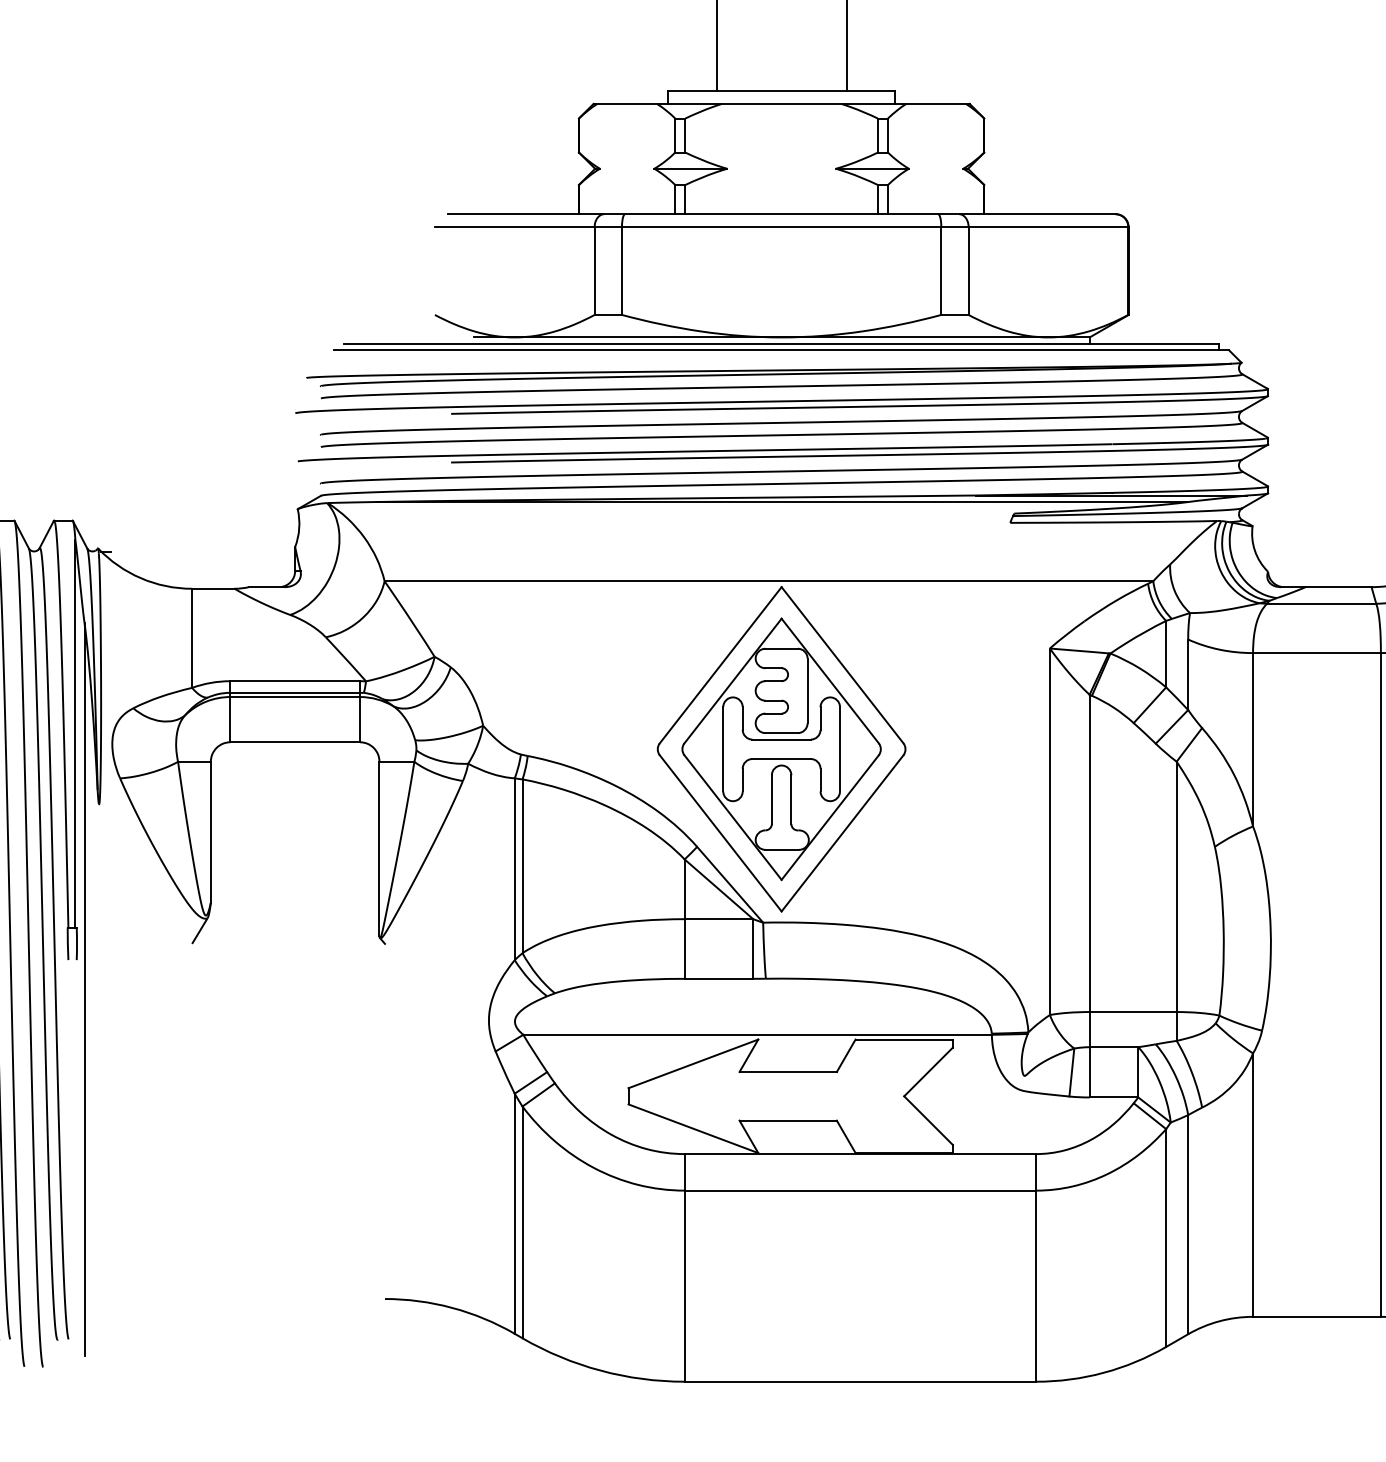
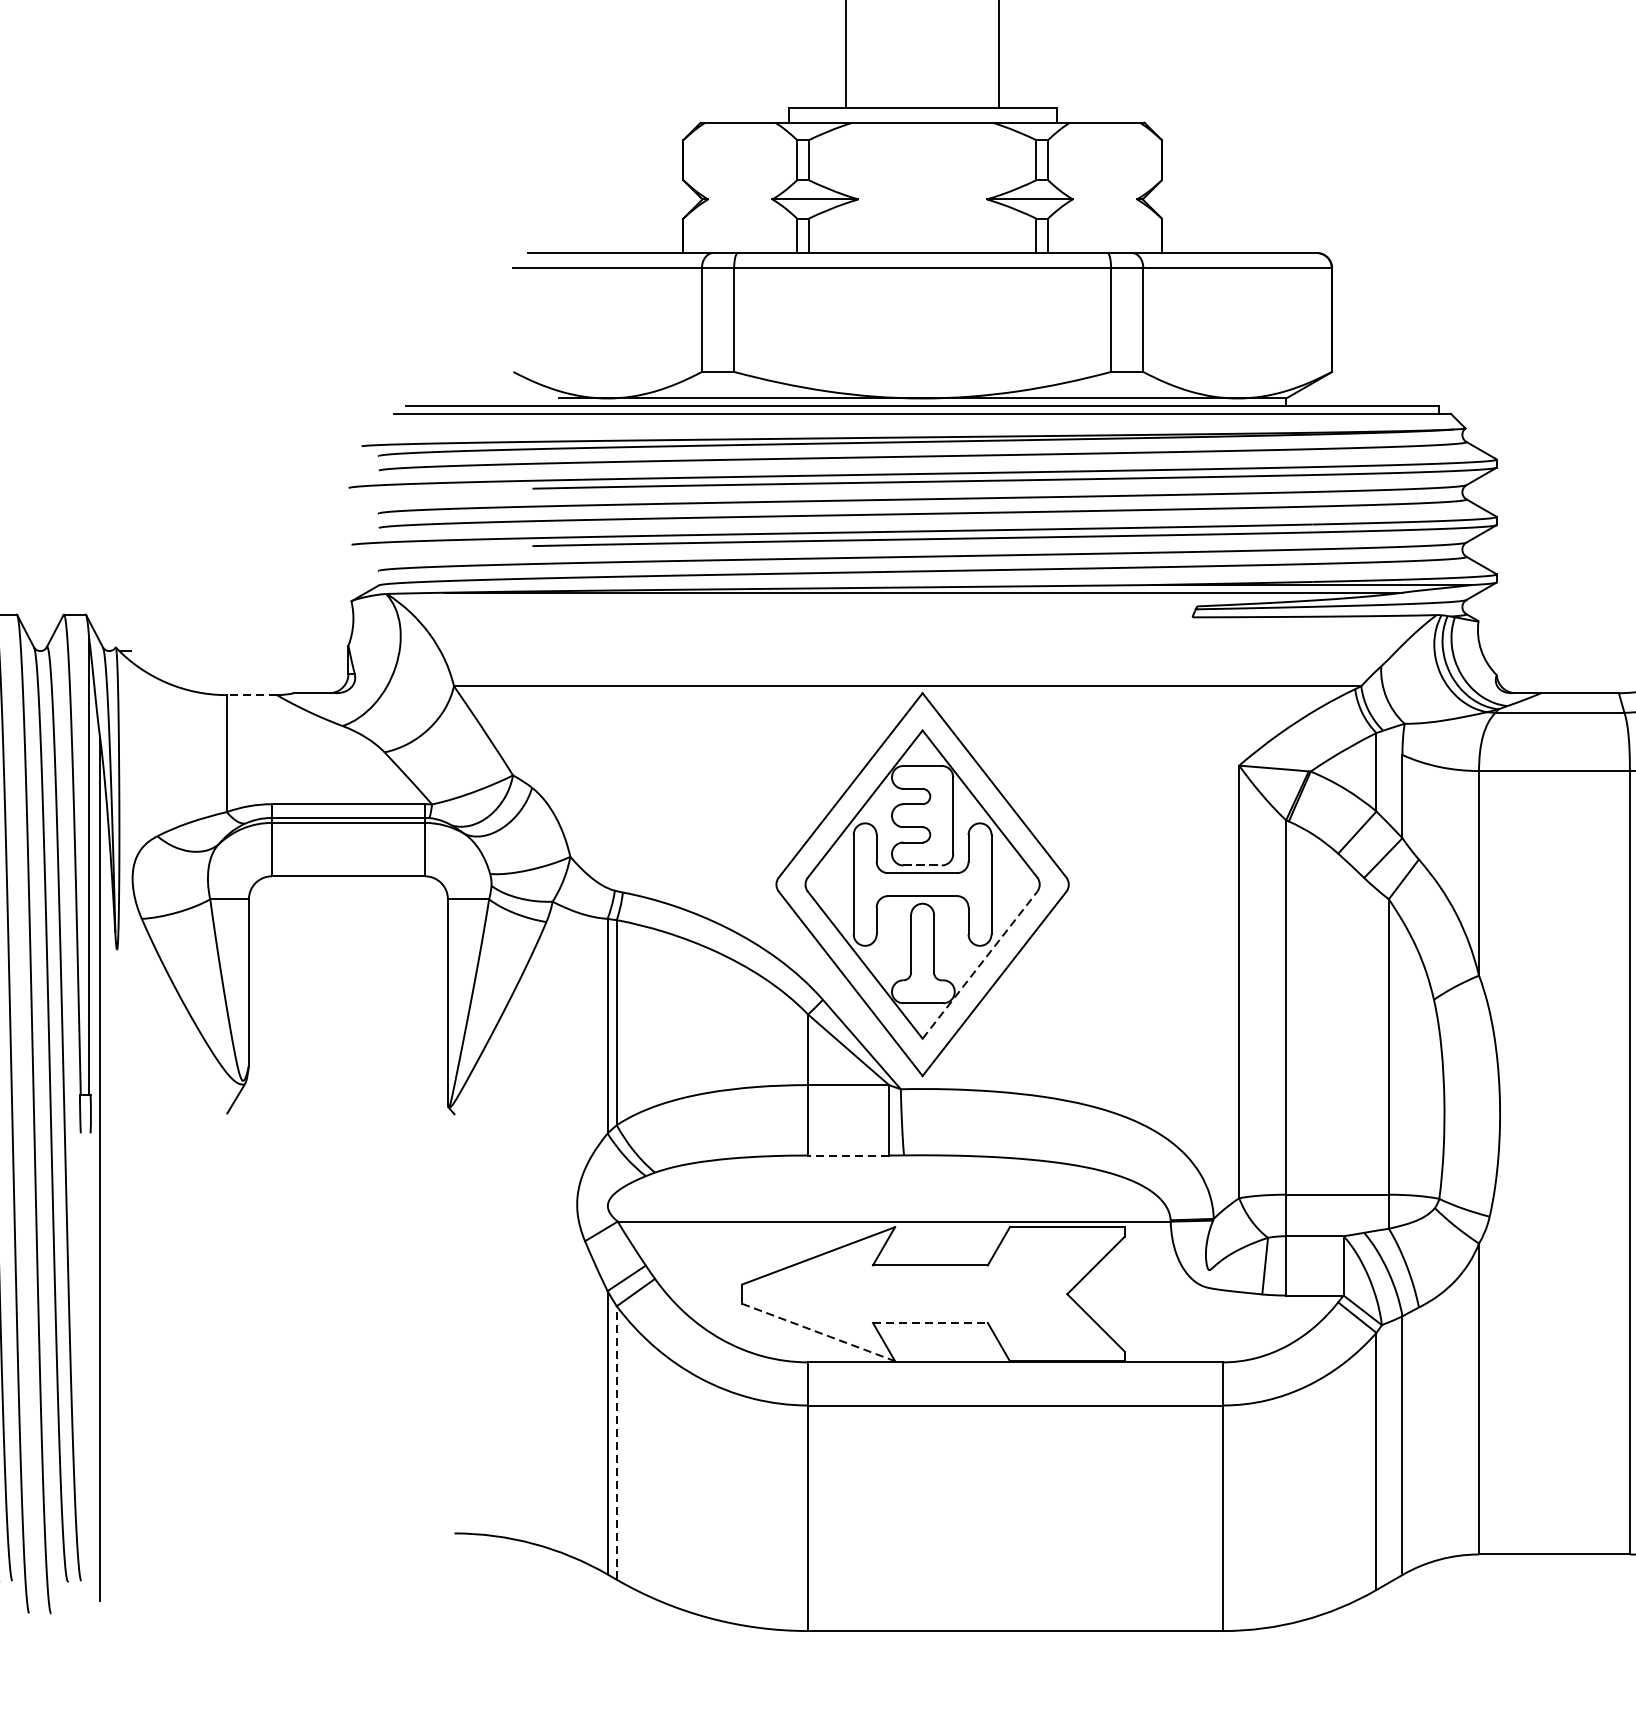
line: (212, 588) -> (250, 694), solid -> dashed
line: (782, 733) -> (923, 865), solid -> dashed
line: (830, 817) -> (980, 965), solid -> dashed
line: (718, 978) -> (848, 1155), solid -> dashed
line: (788, 1120) -> (930, 1322), solid -> dashed
line: (693, 1128) -> (818, 1332), solid -> dashed
line: (522, 1222) -> (616, 1443), solid -> dashed

